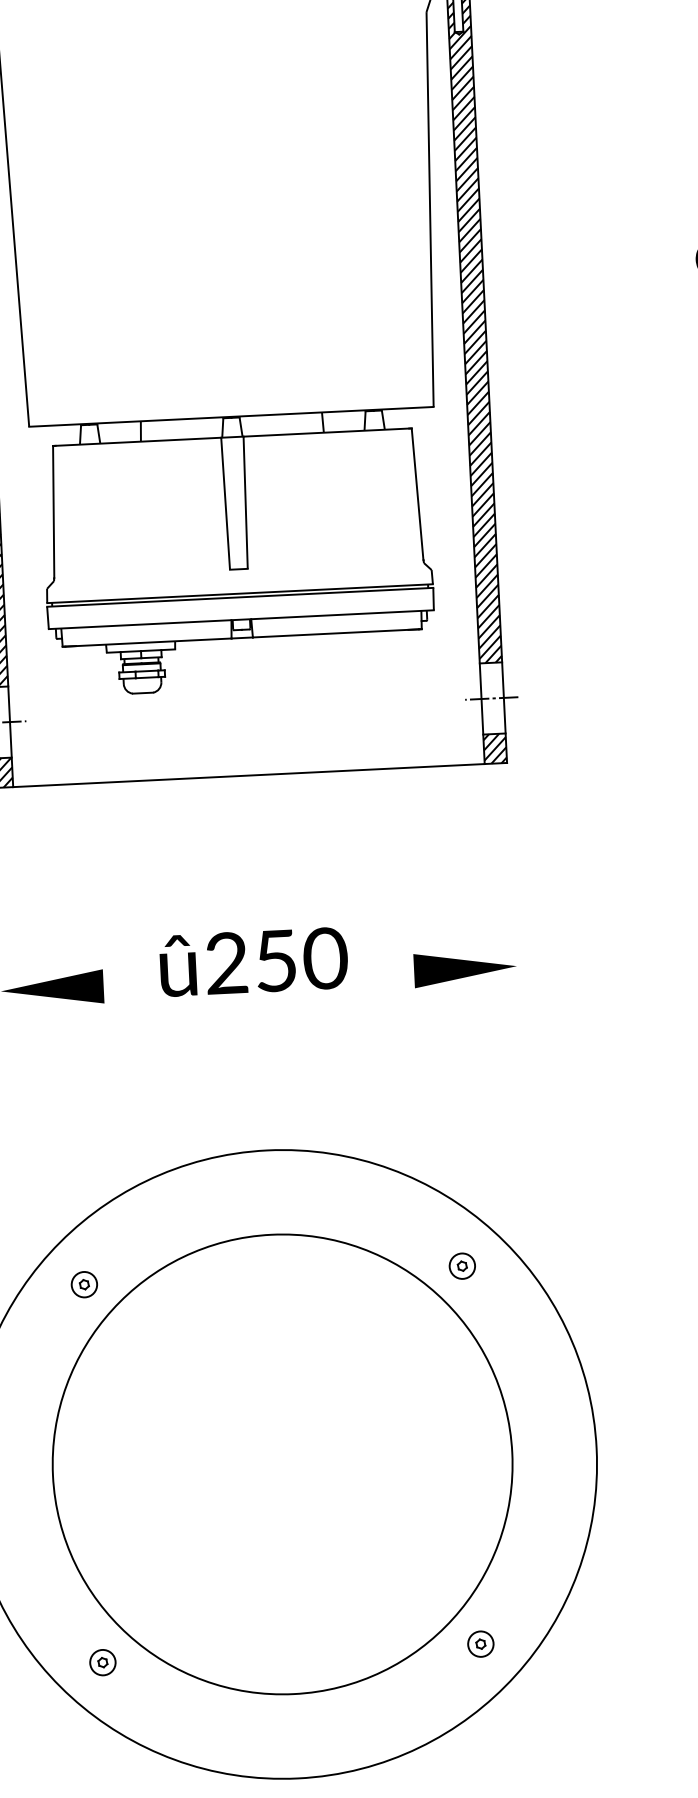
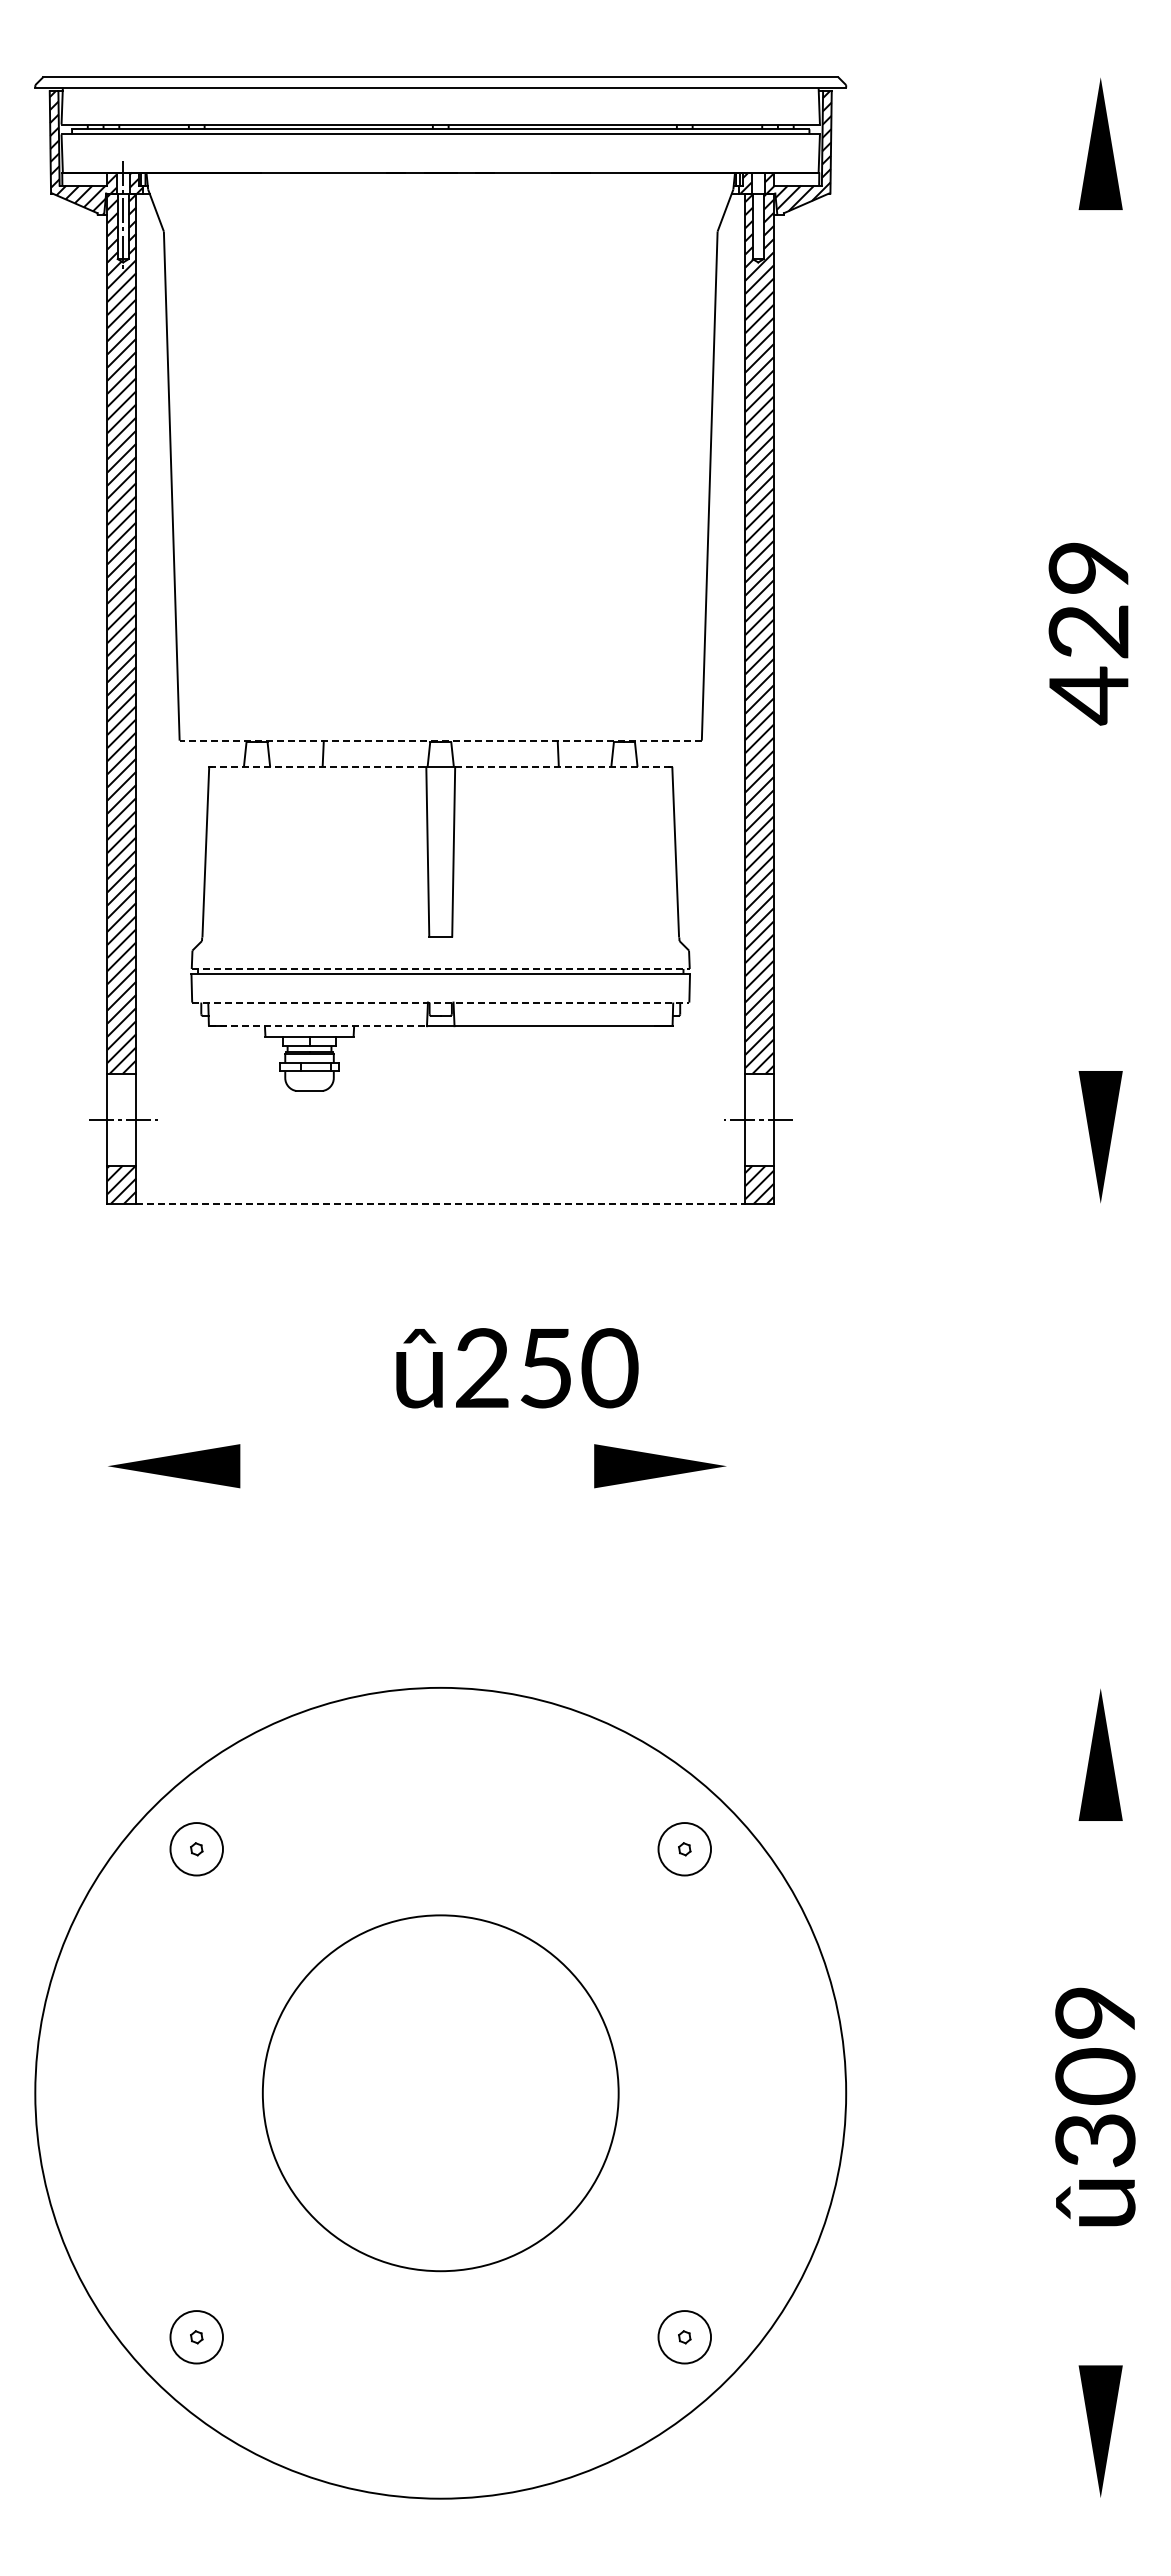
line: (231, 416) -> (440, 740), solid -> dashed
line: (327, 432) -> (563, 766), solid -> dashed
line: (136, 441) -> (317, 766), solid -> dashed
line: (239, 593) -> (440, 968), solid -> dashed
line: (241, 619) -> (440, 1002), solid -> dashed
line: (147, 642) -> (318, 1026), solid -> dashed
line: (249, 775) -> (441, 1203), solid -> dashed
text: (254, 962) -> (517, 1368), moved
part: (465, 968) -> (660, 1466), moved
circle: (462, 1265) -> (684, 1848), size x1.6
circle: (84, 1284) -> (196, 1848), size x1.6
circle: (282, 1463) -> (440, 2092), size x0.6
circle: (480, 1643) -> (684, 2336), size x1.6
circle: (102, 1662) -> (196, 2336), size x1.6

